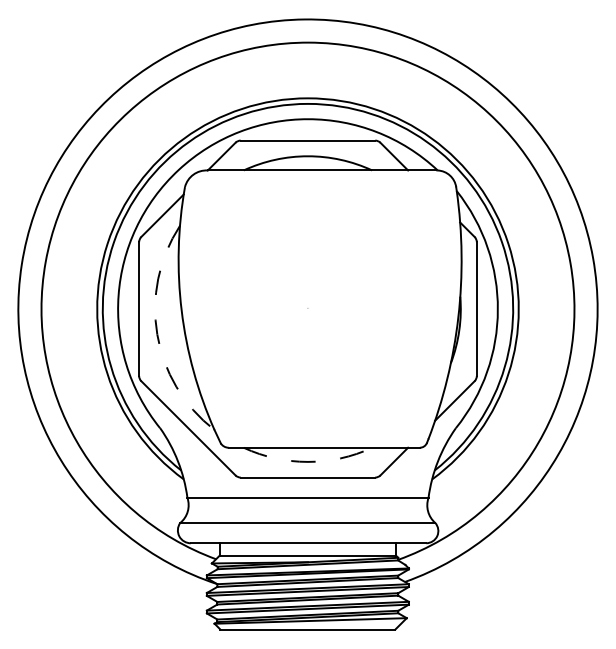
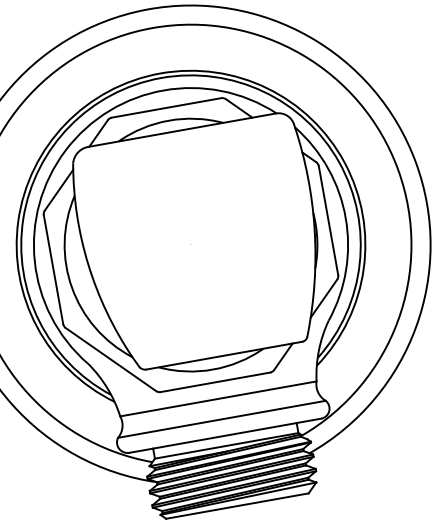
arc: (157, 334) -> (72, 287), dashed -> solid
arc: (307, 461) -> (212, 369), dashed -> solid

